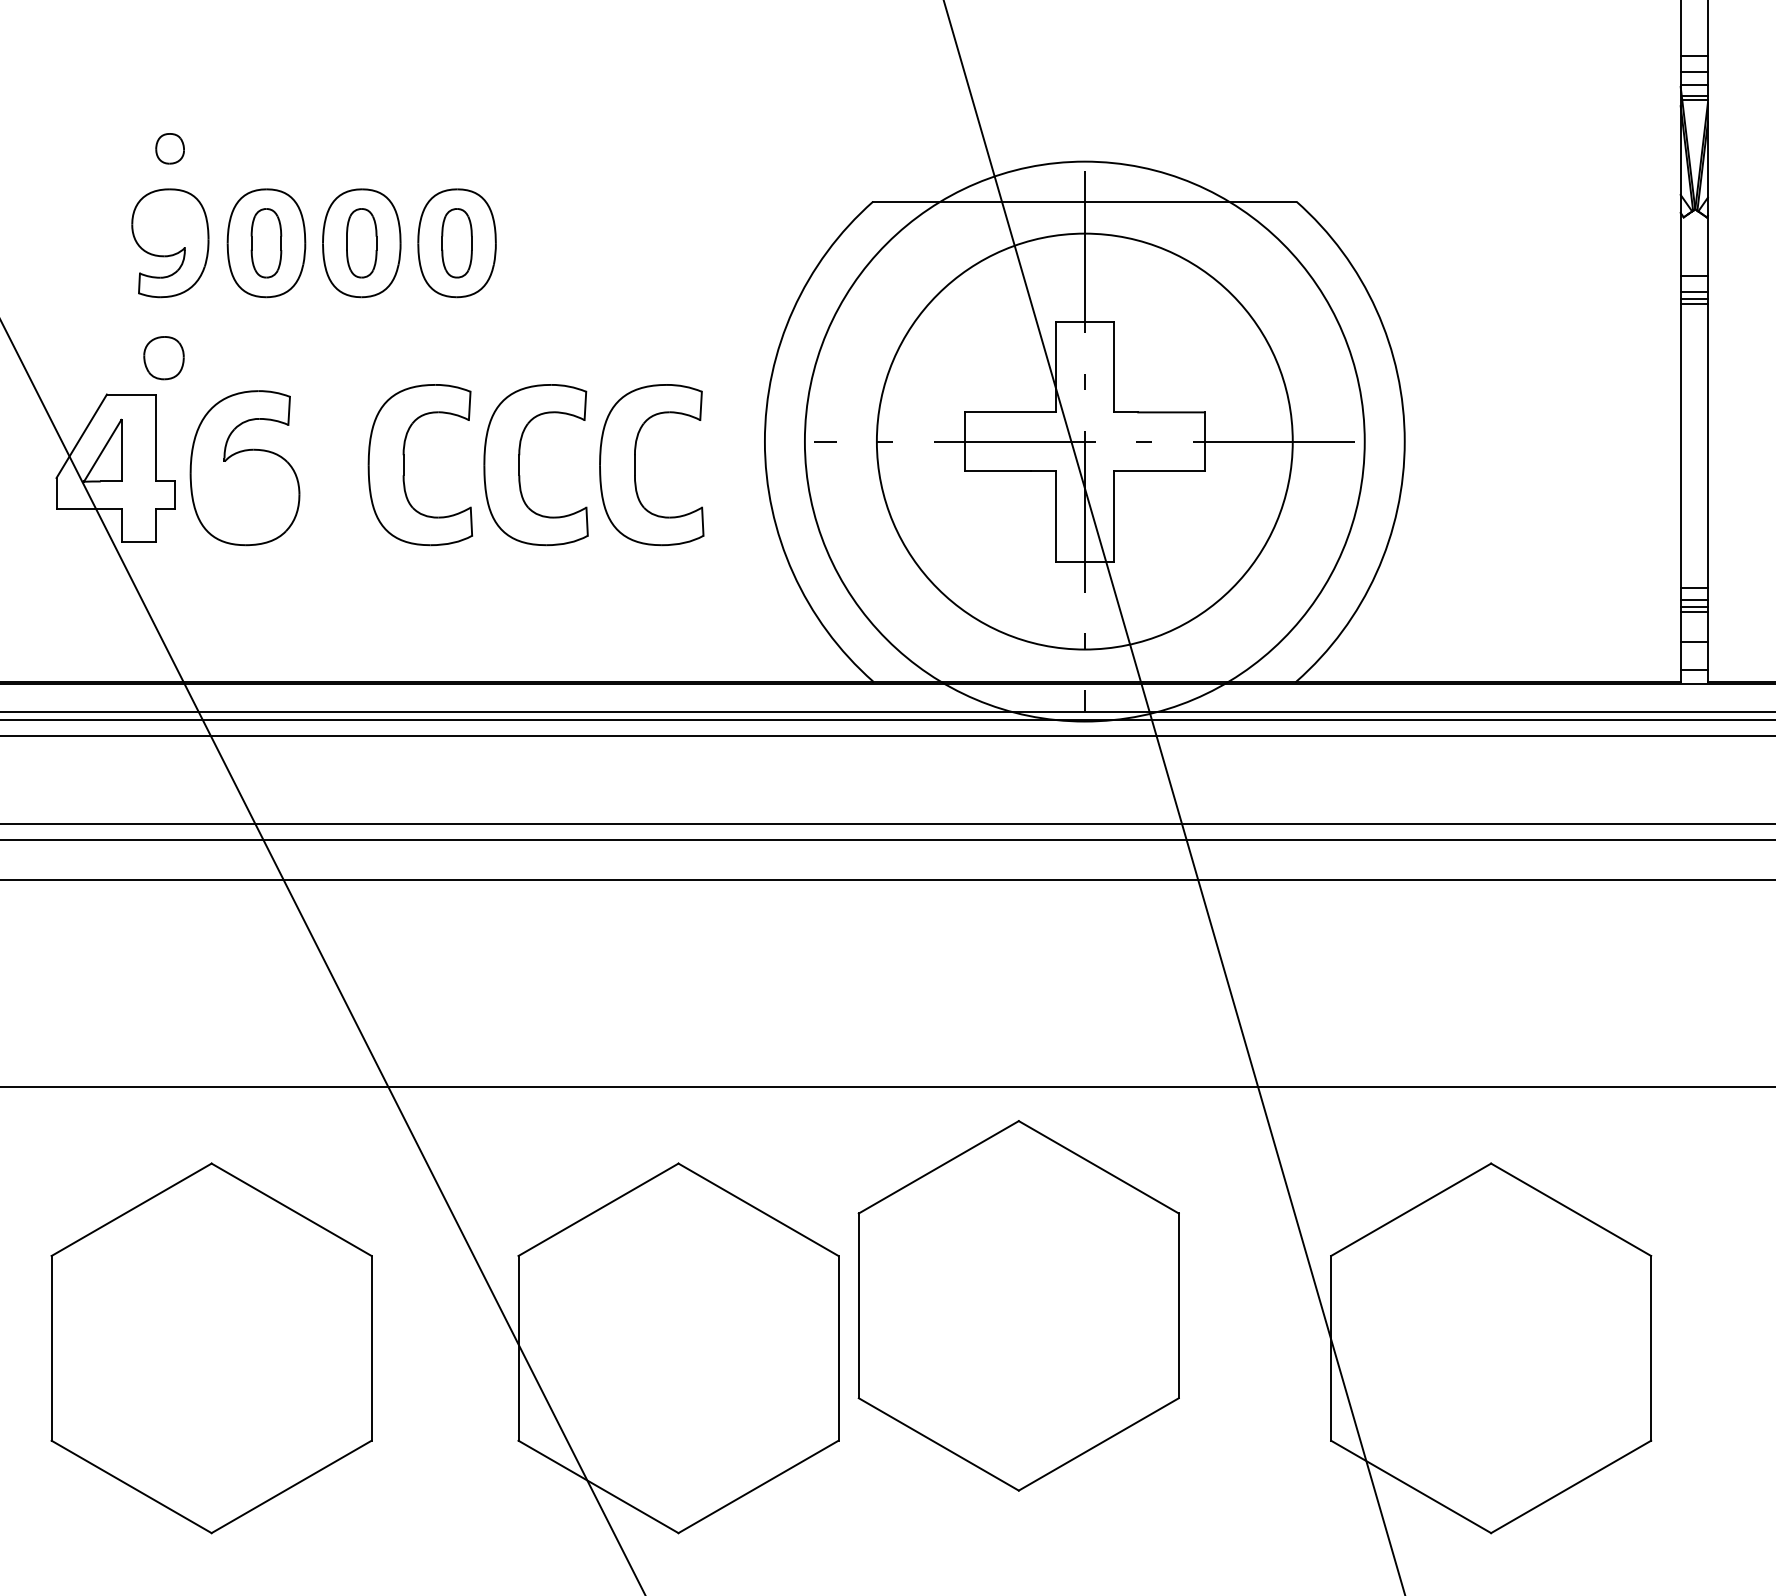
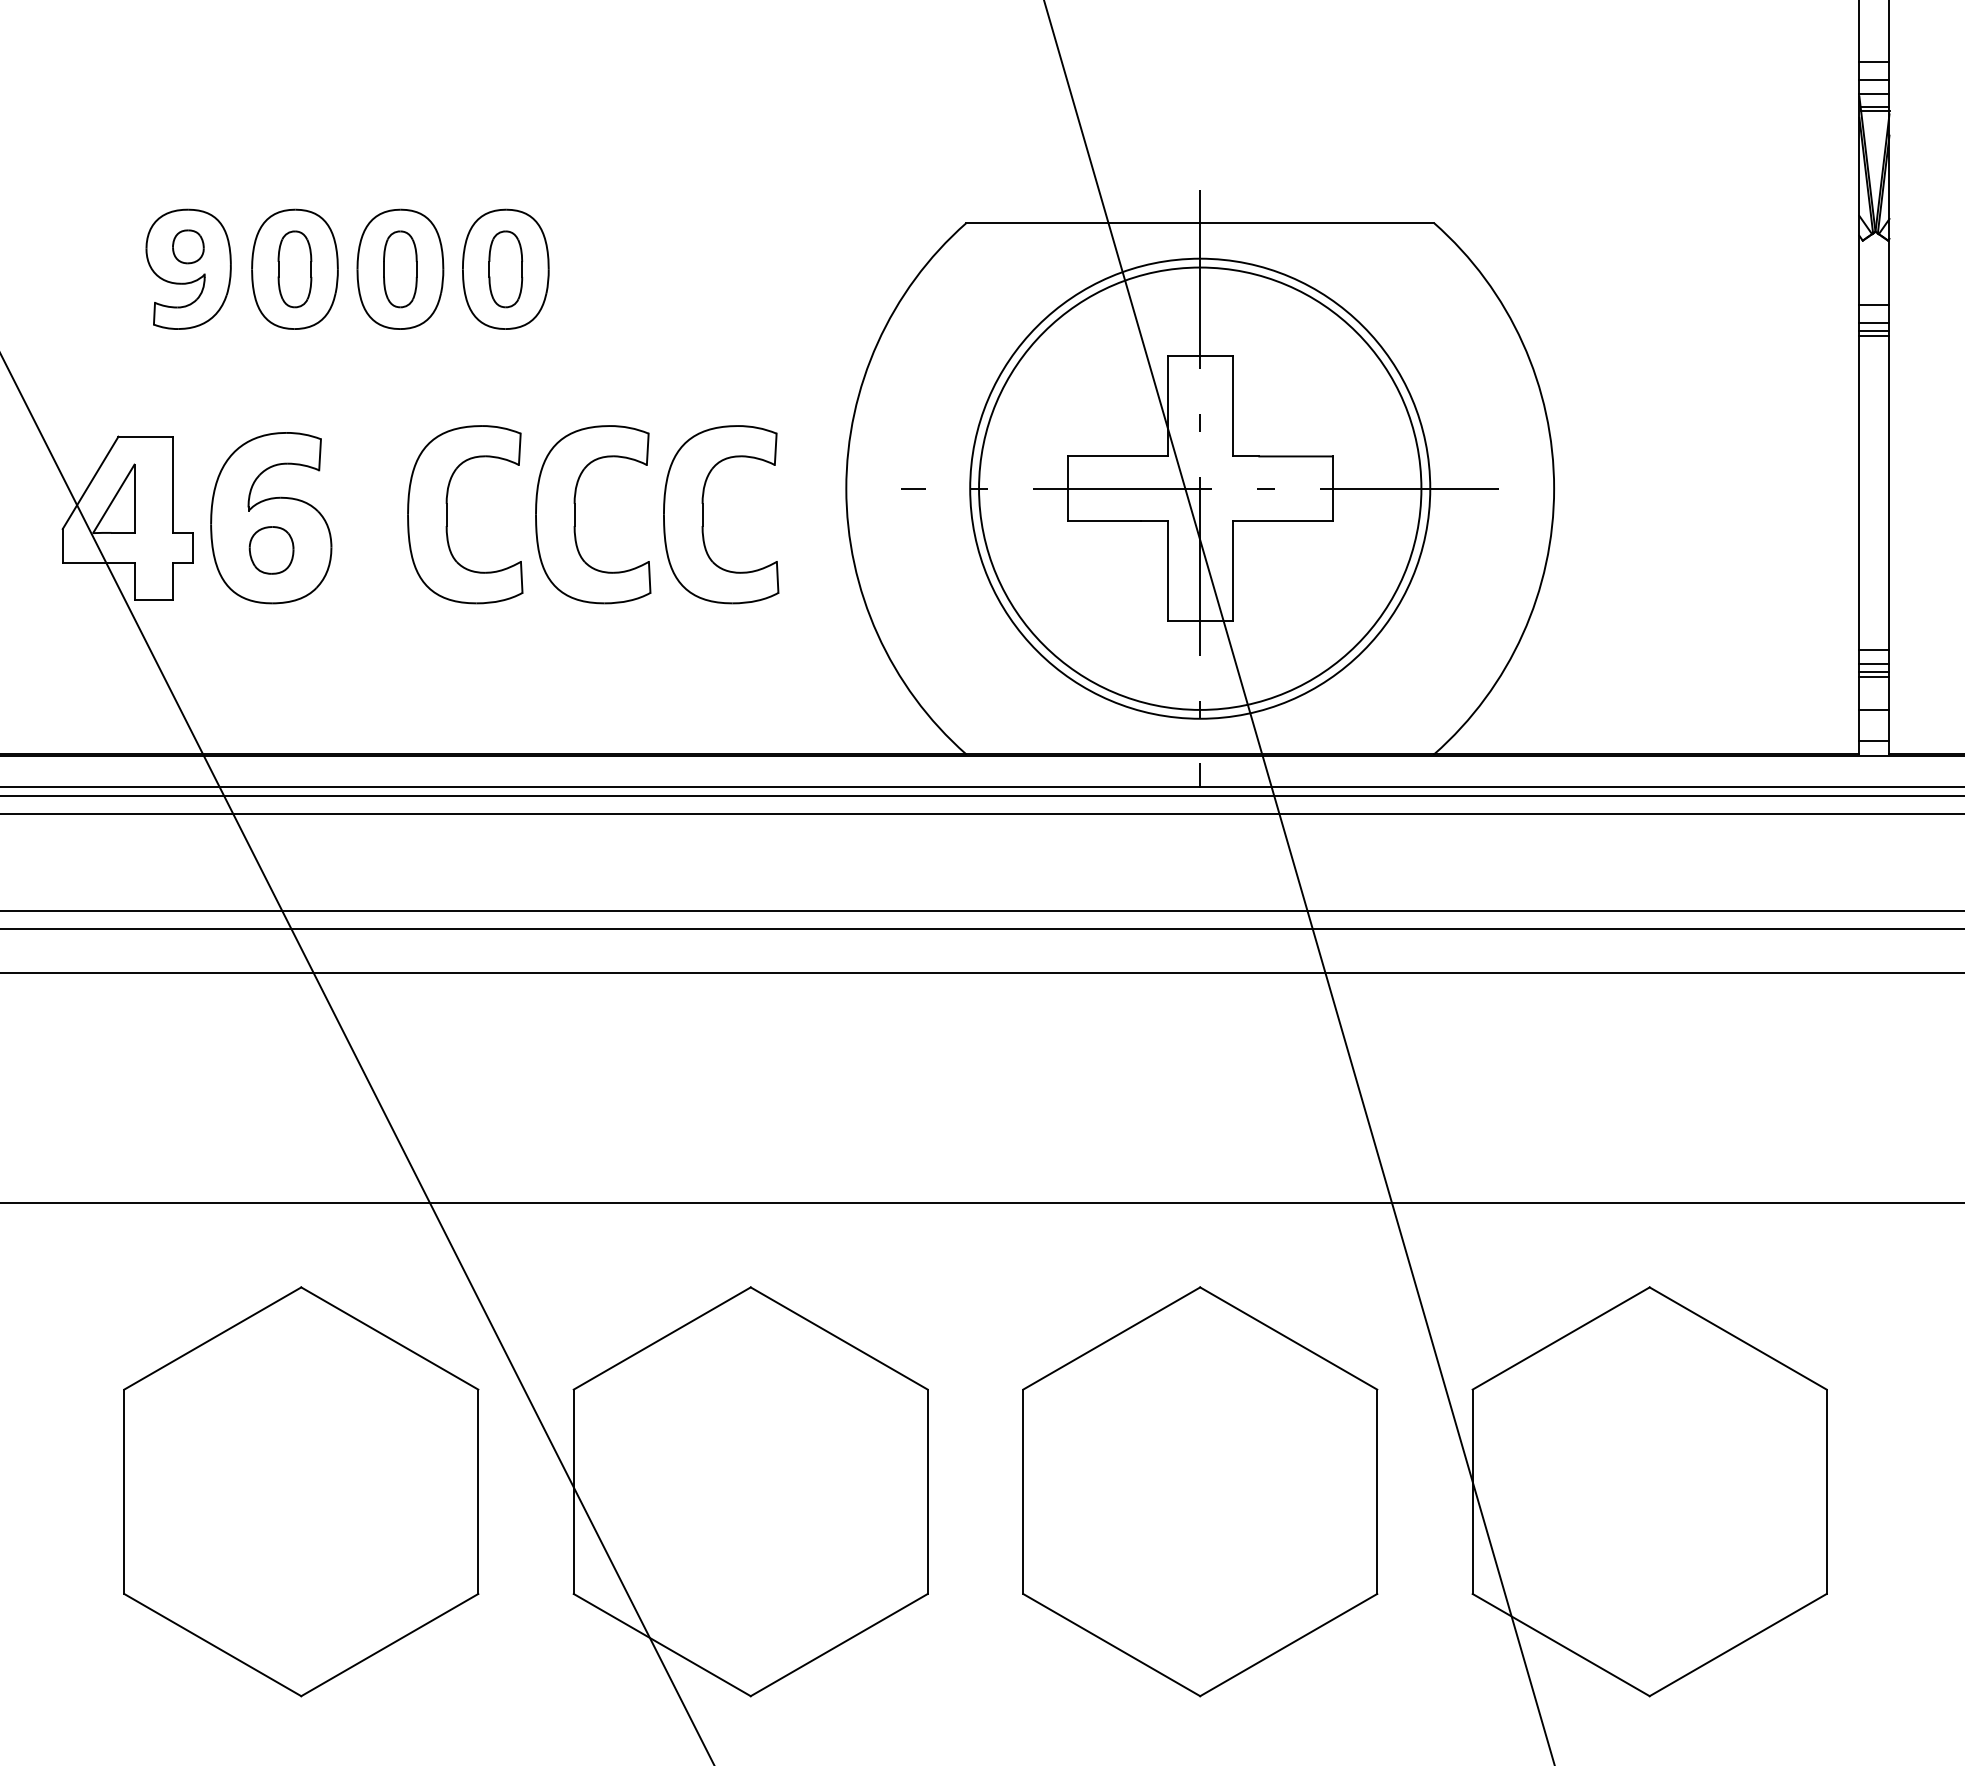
part: (170, 148) -> (188, 246), moved
part: (163, 358) -> (271, 550), moved
circle: (1085, 441) -> (1200, 488), size x0.71
part: (1019, 1305) -> (1200, 1491), moved
part: (211, 1348) -> (301, 1491), moved

